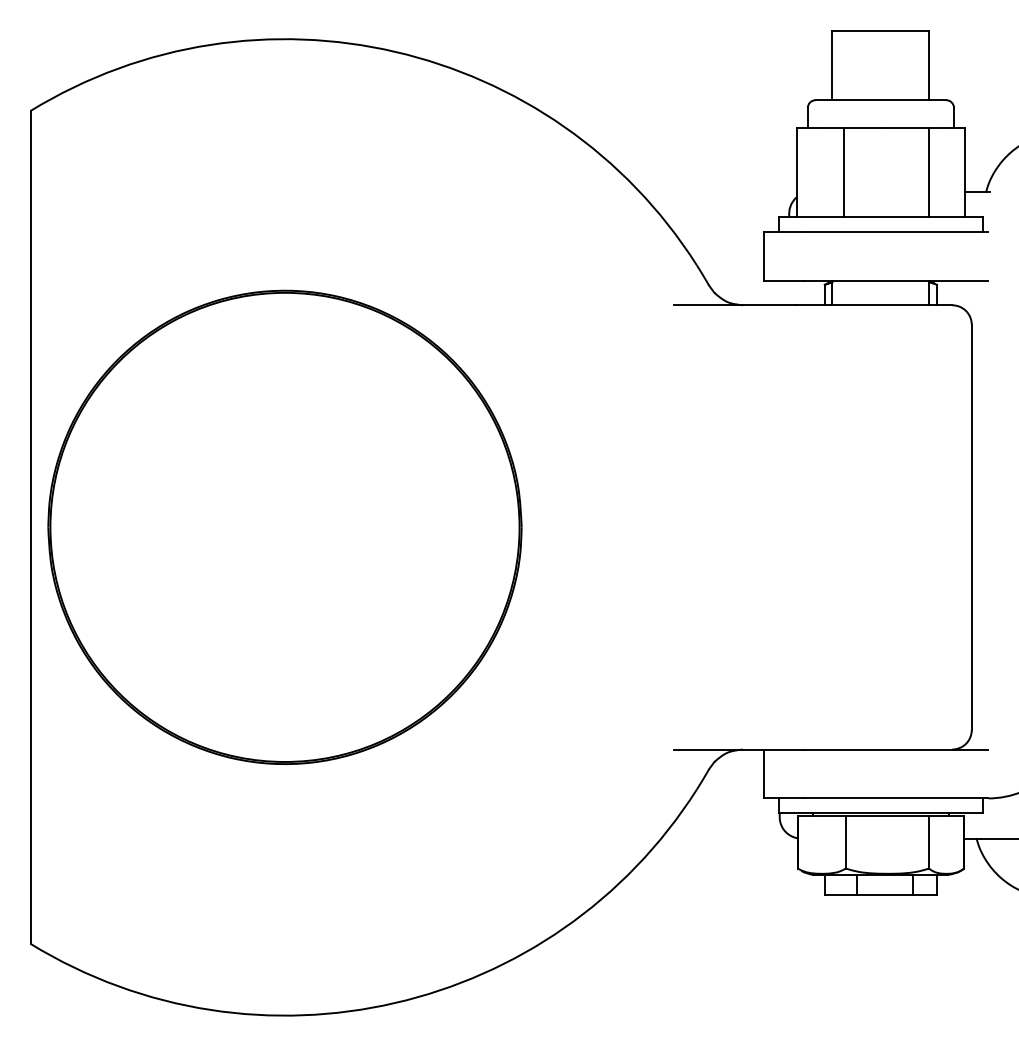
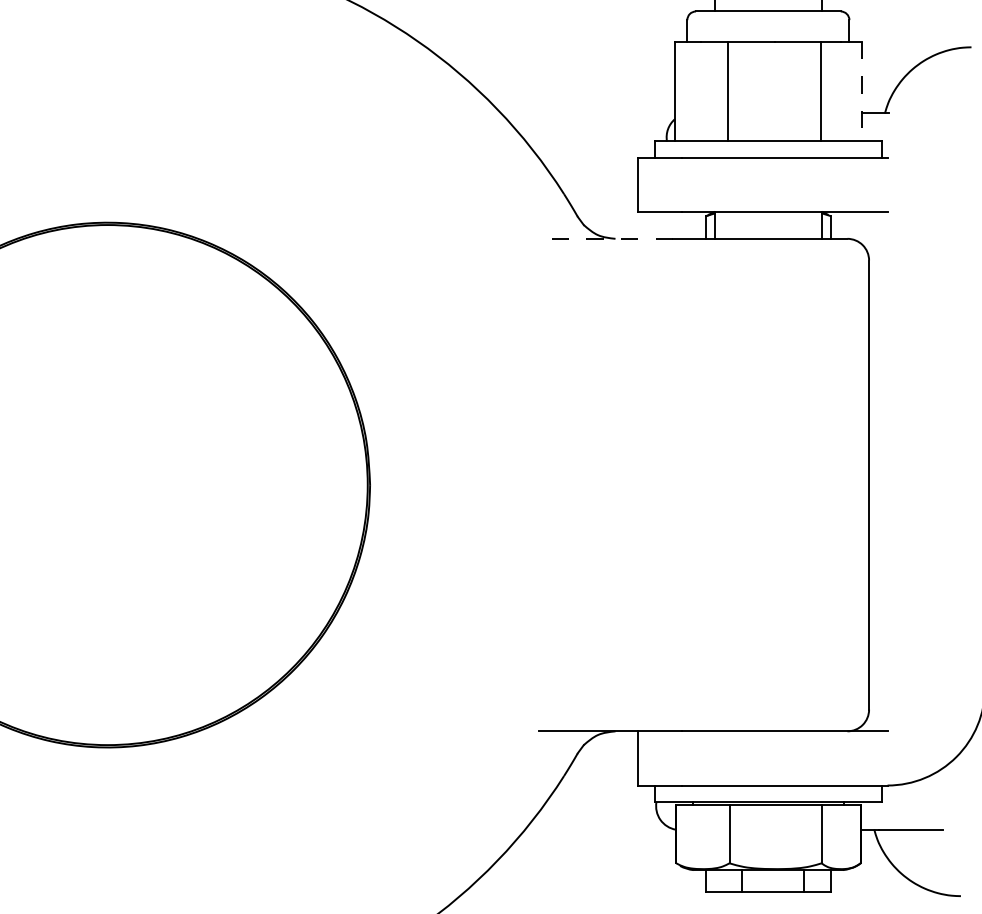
line: (965, 172) -> (862, 91), solid -> dashed
line: (733, 305) -> (604, 239), solid -> dashed

